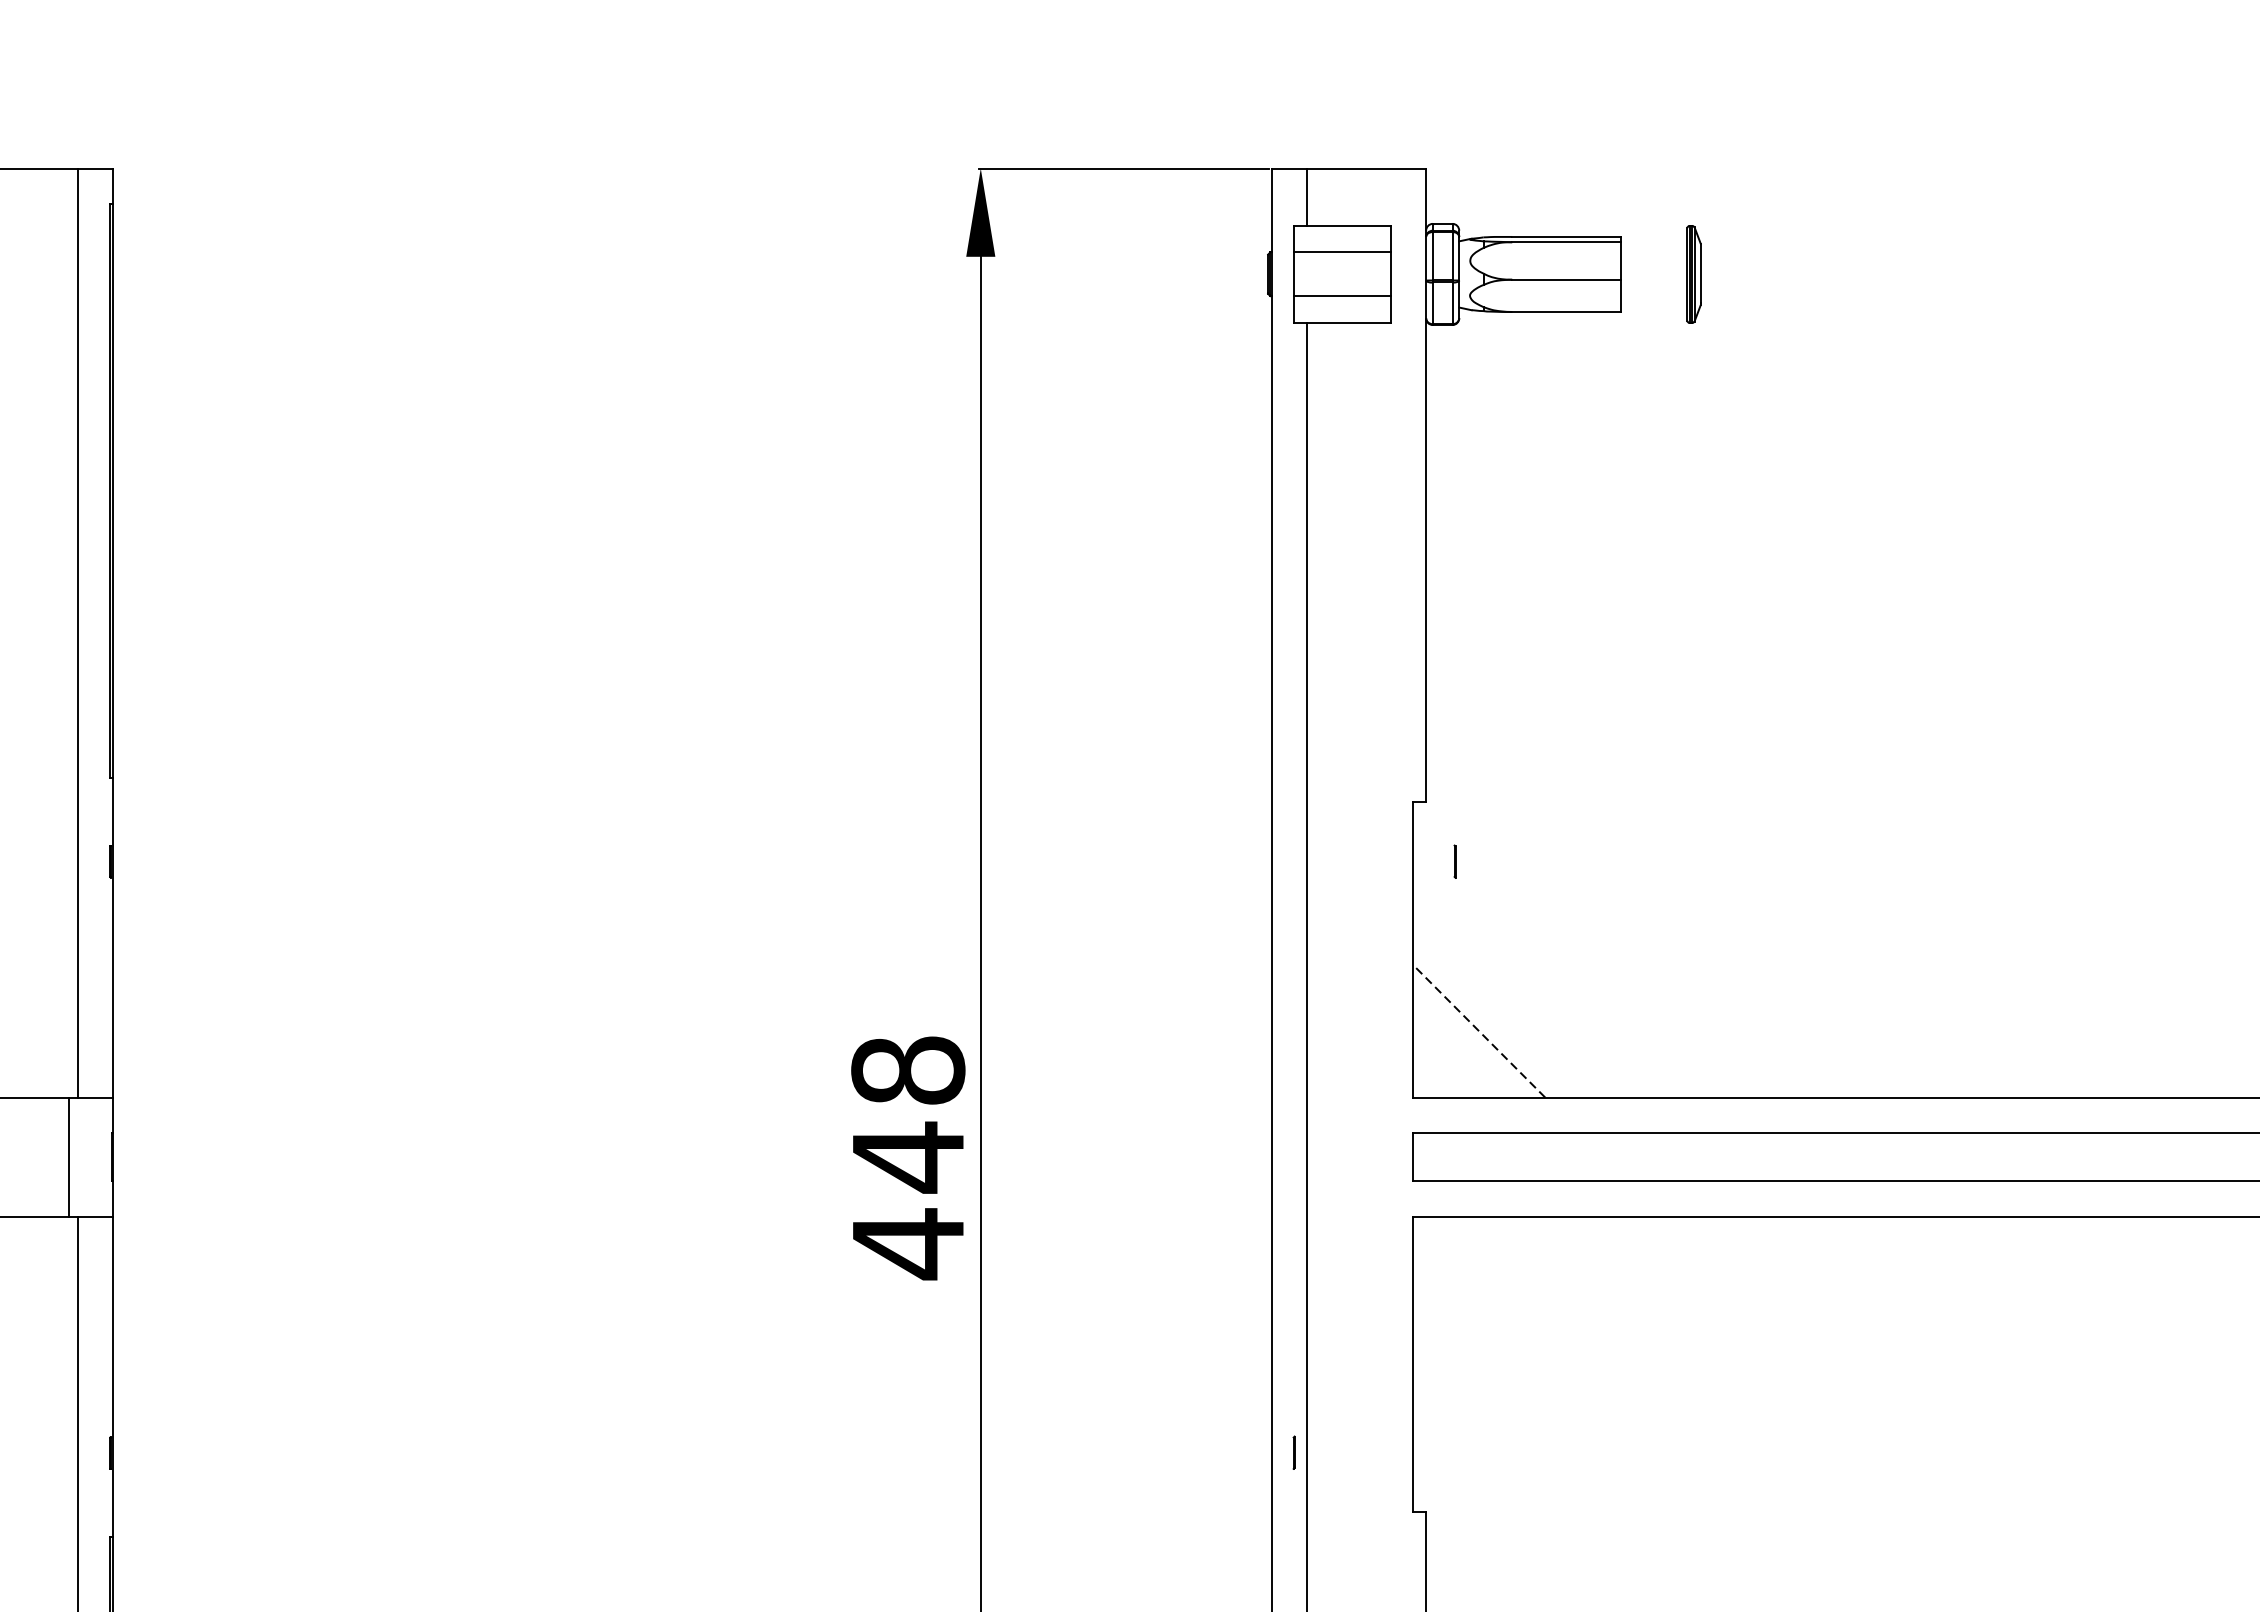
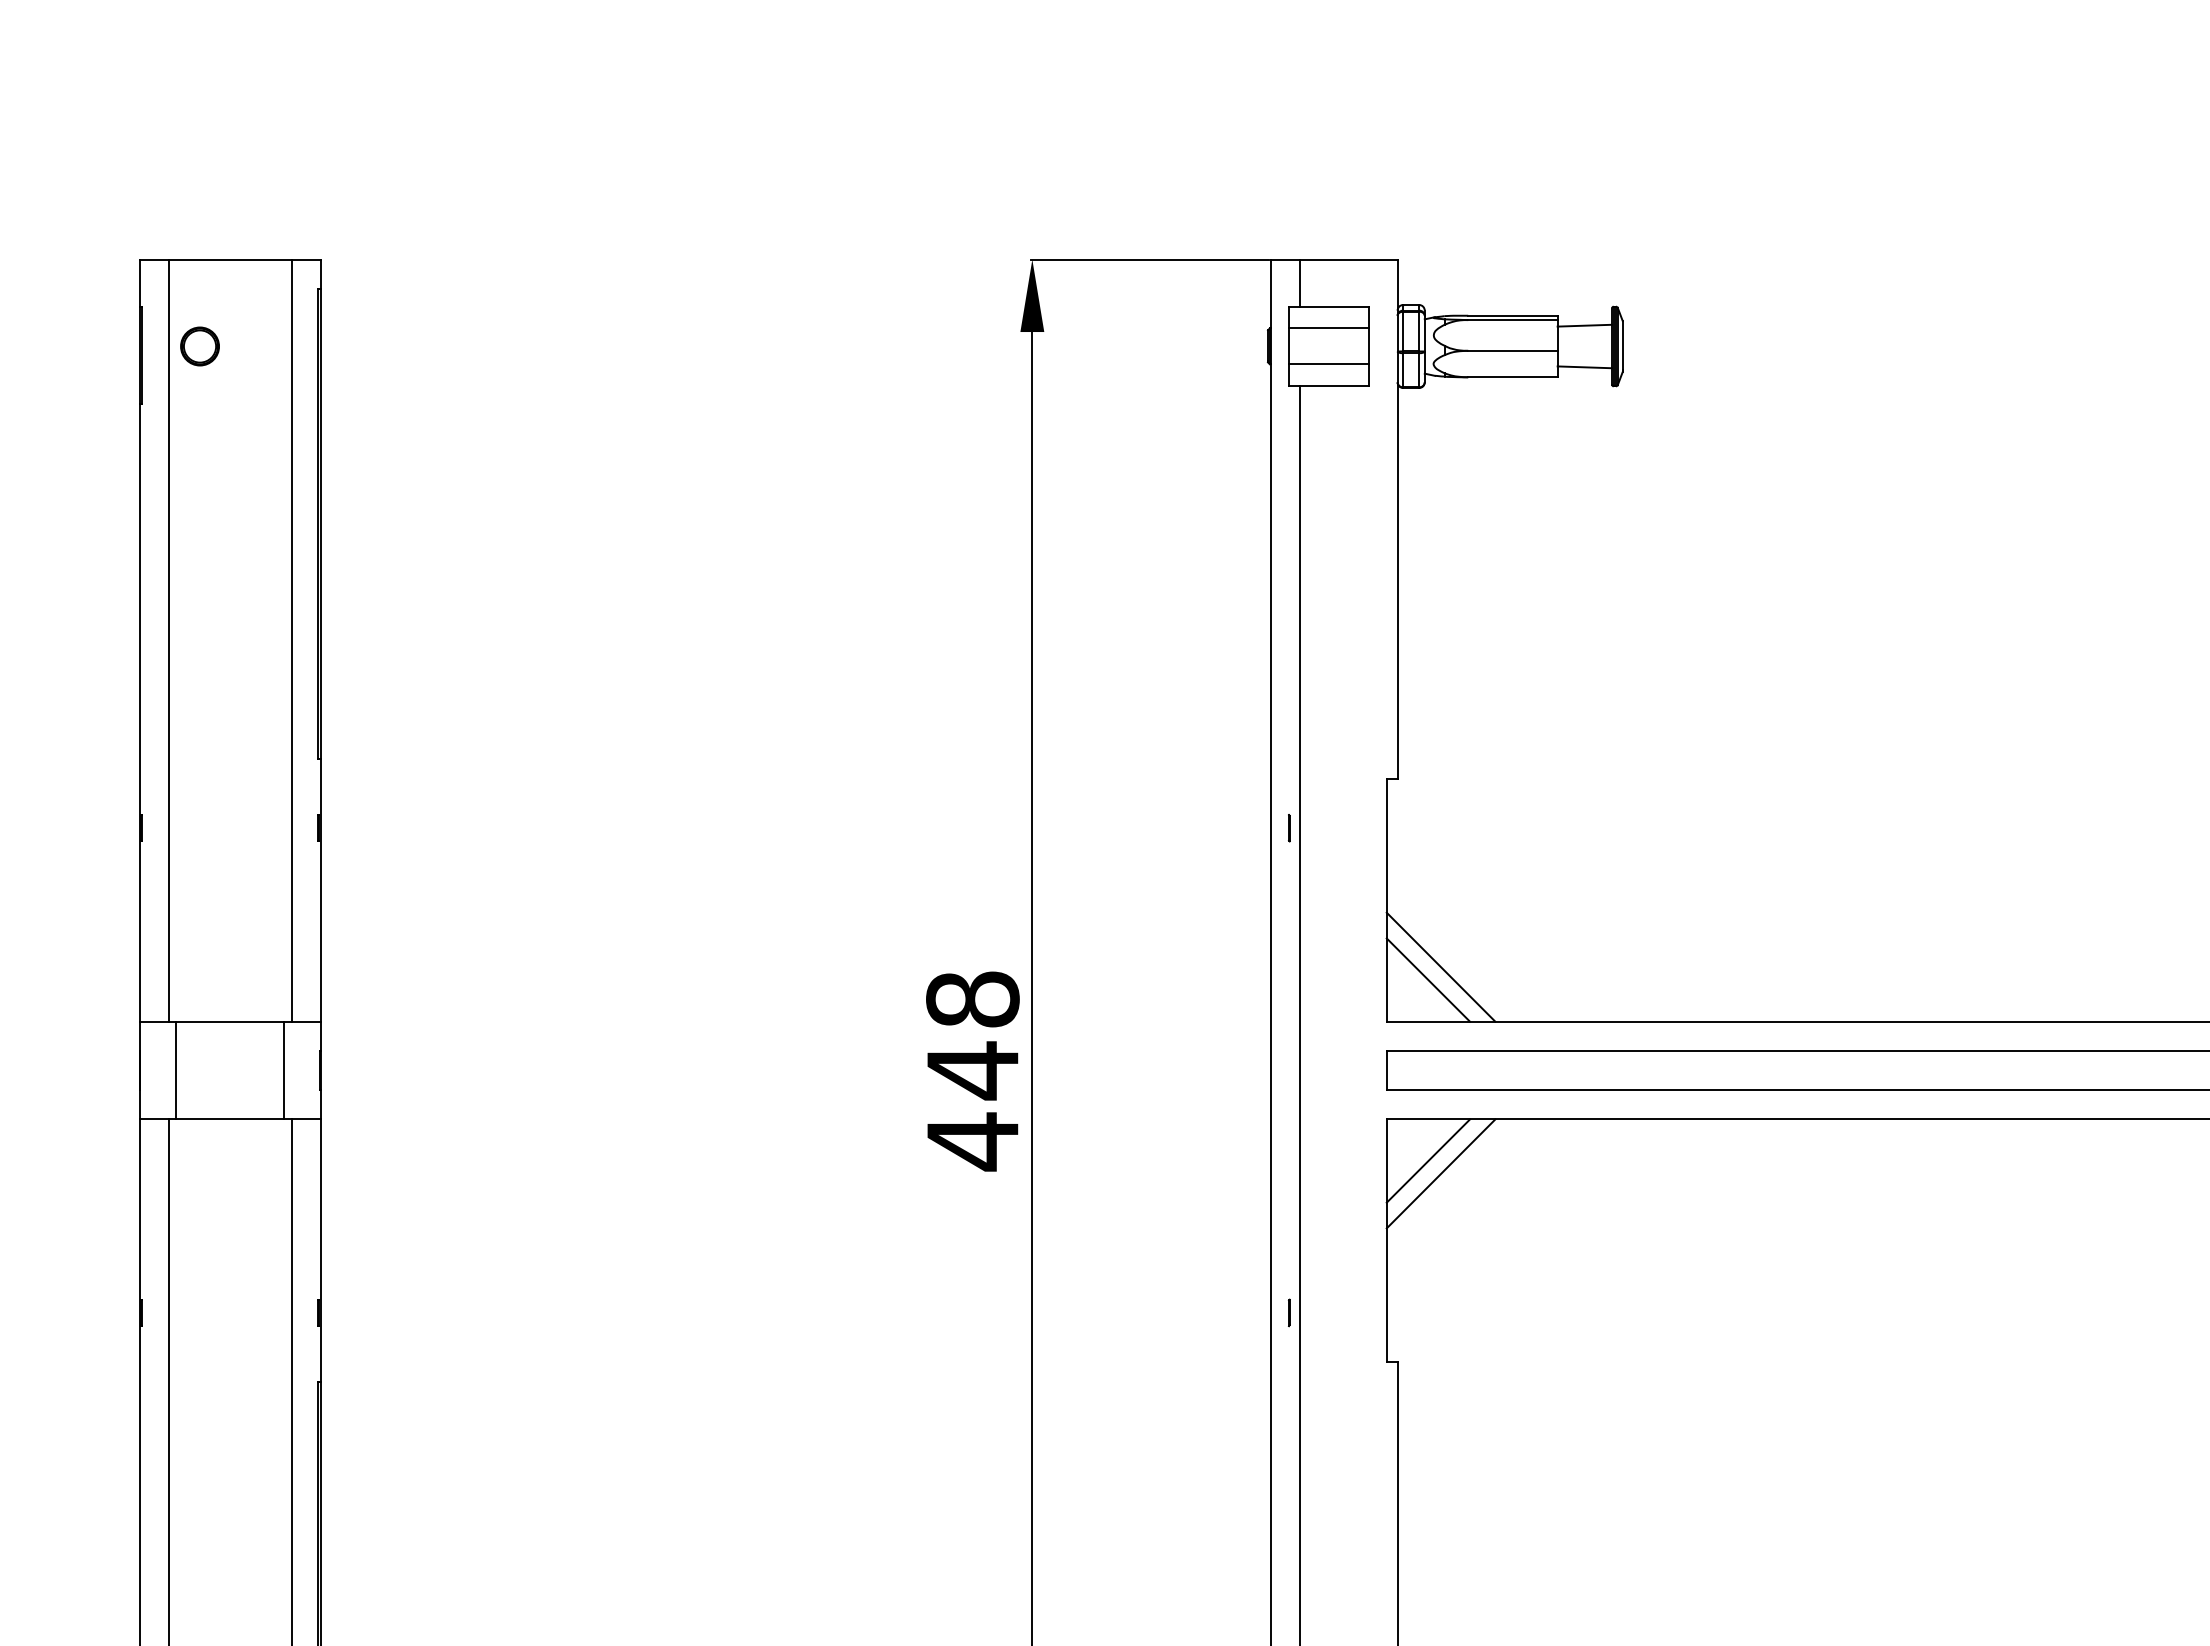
line: (1653, 248) -> (1584, 325), added
line: (1653, 300) -> (1584, 367), added
line: (1455, 862) -> (1289, 828), moved
line: (1479, 1031) -> (1441, 967), dashed -> solid
line: (1463, 1046) -> (1428, 979), added
line: (1463, 1266) -> (1428, 1160), added
line: (1478, 1282) -> (1440, 1173), added

